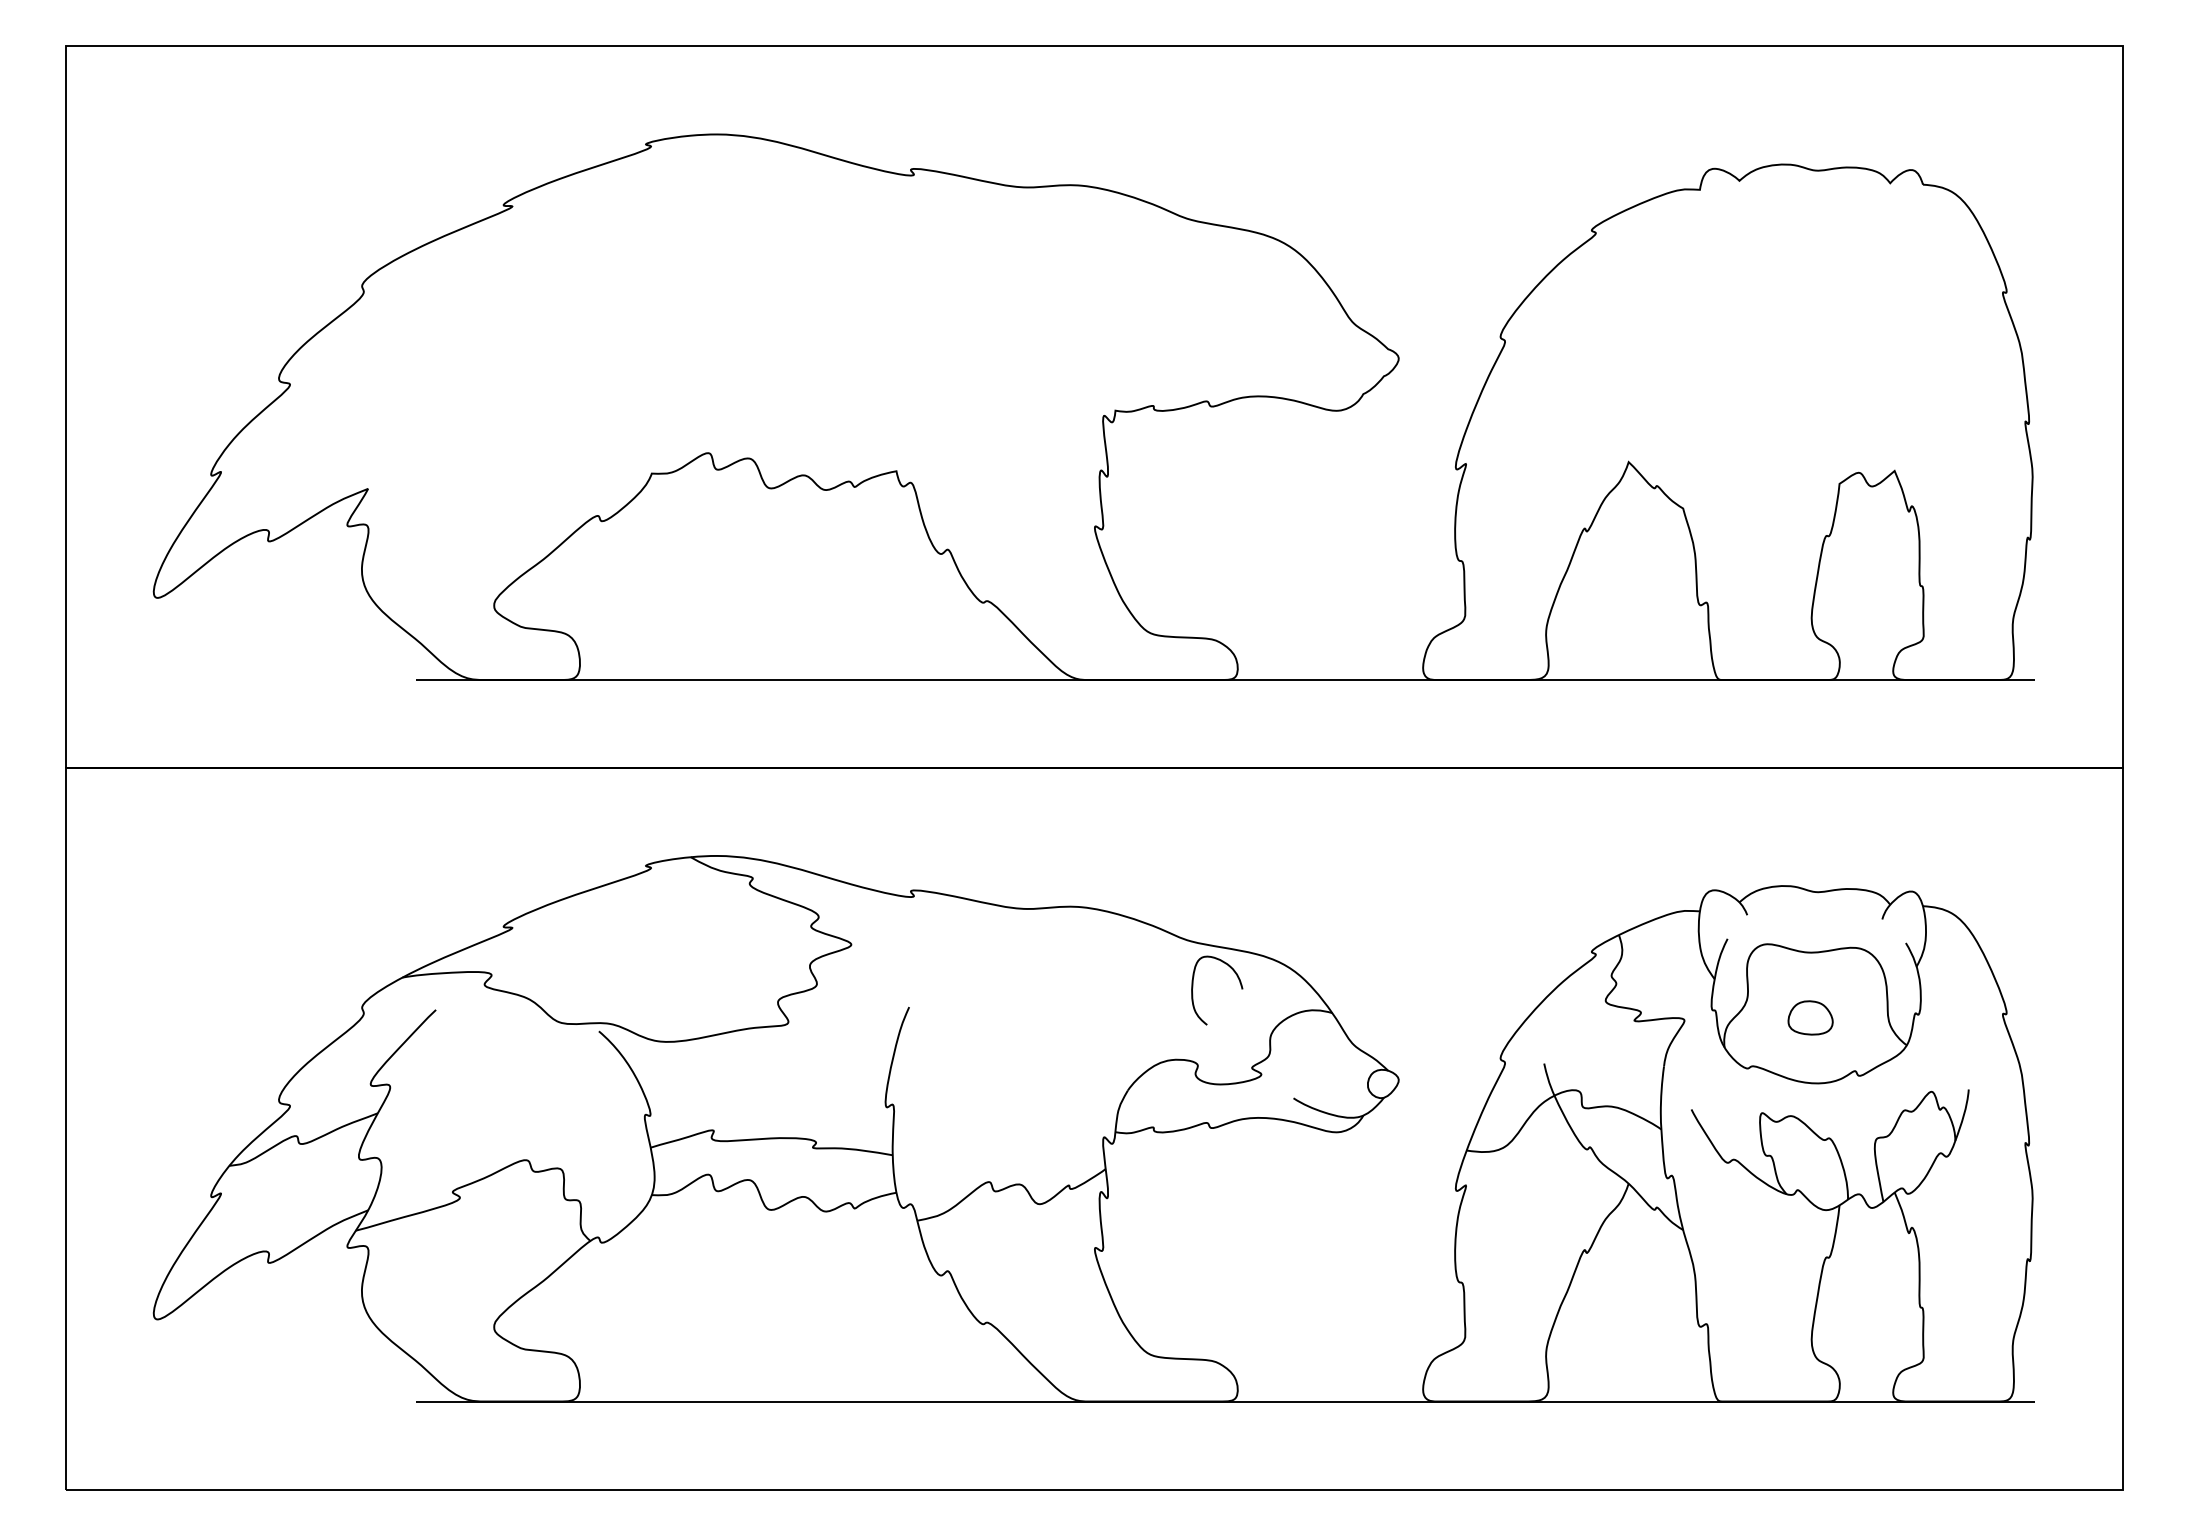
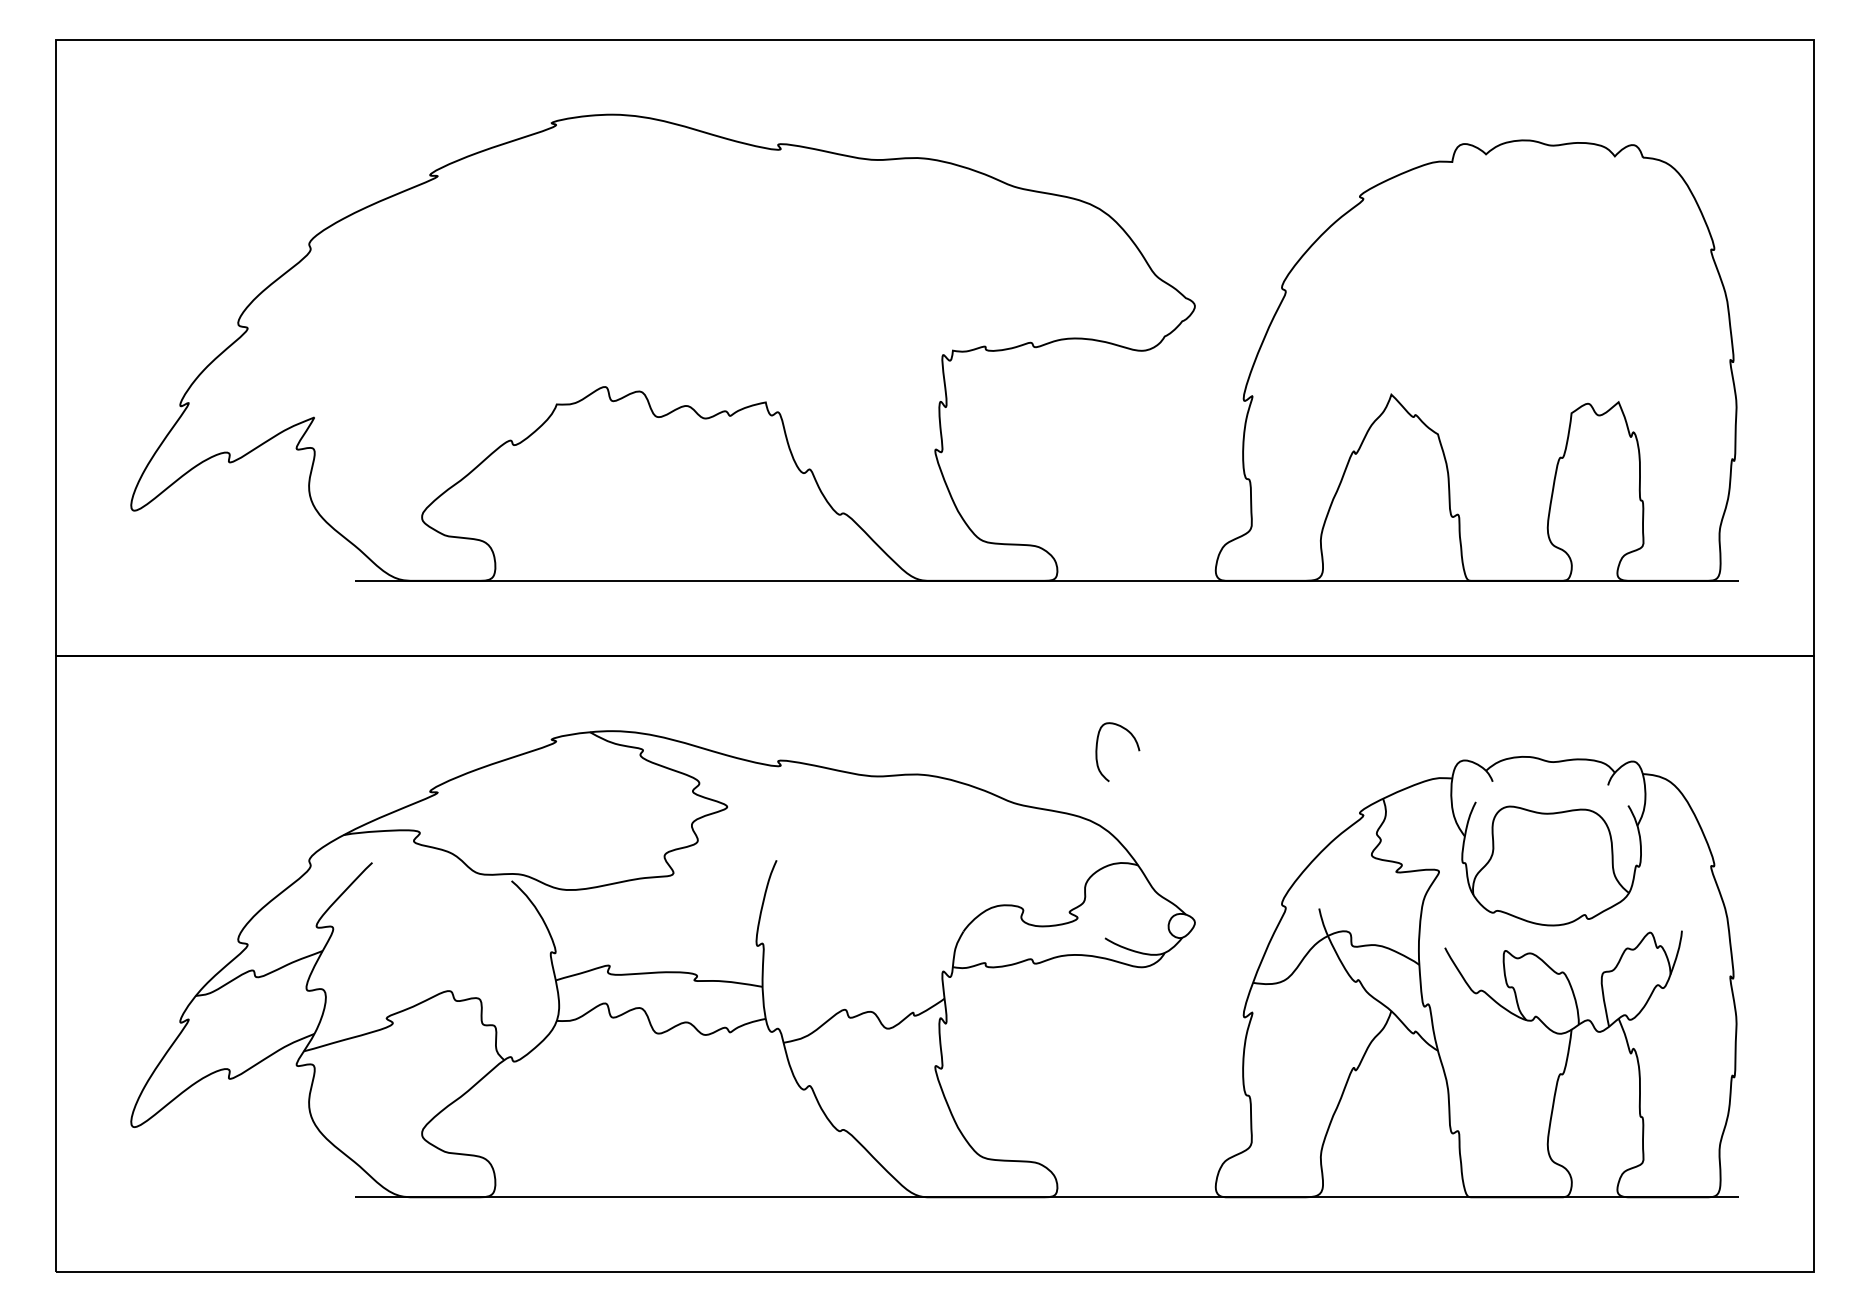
curve: (1193, 990) -> (1097, 752), moved
part: (1810, 1017) -> (1546, 869), removed

